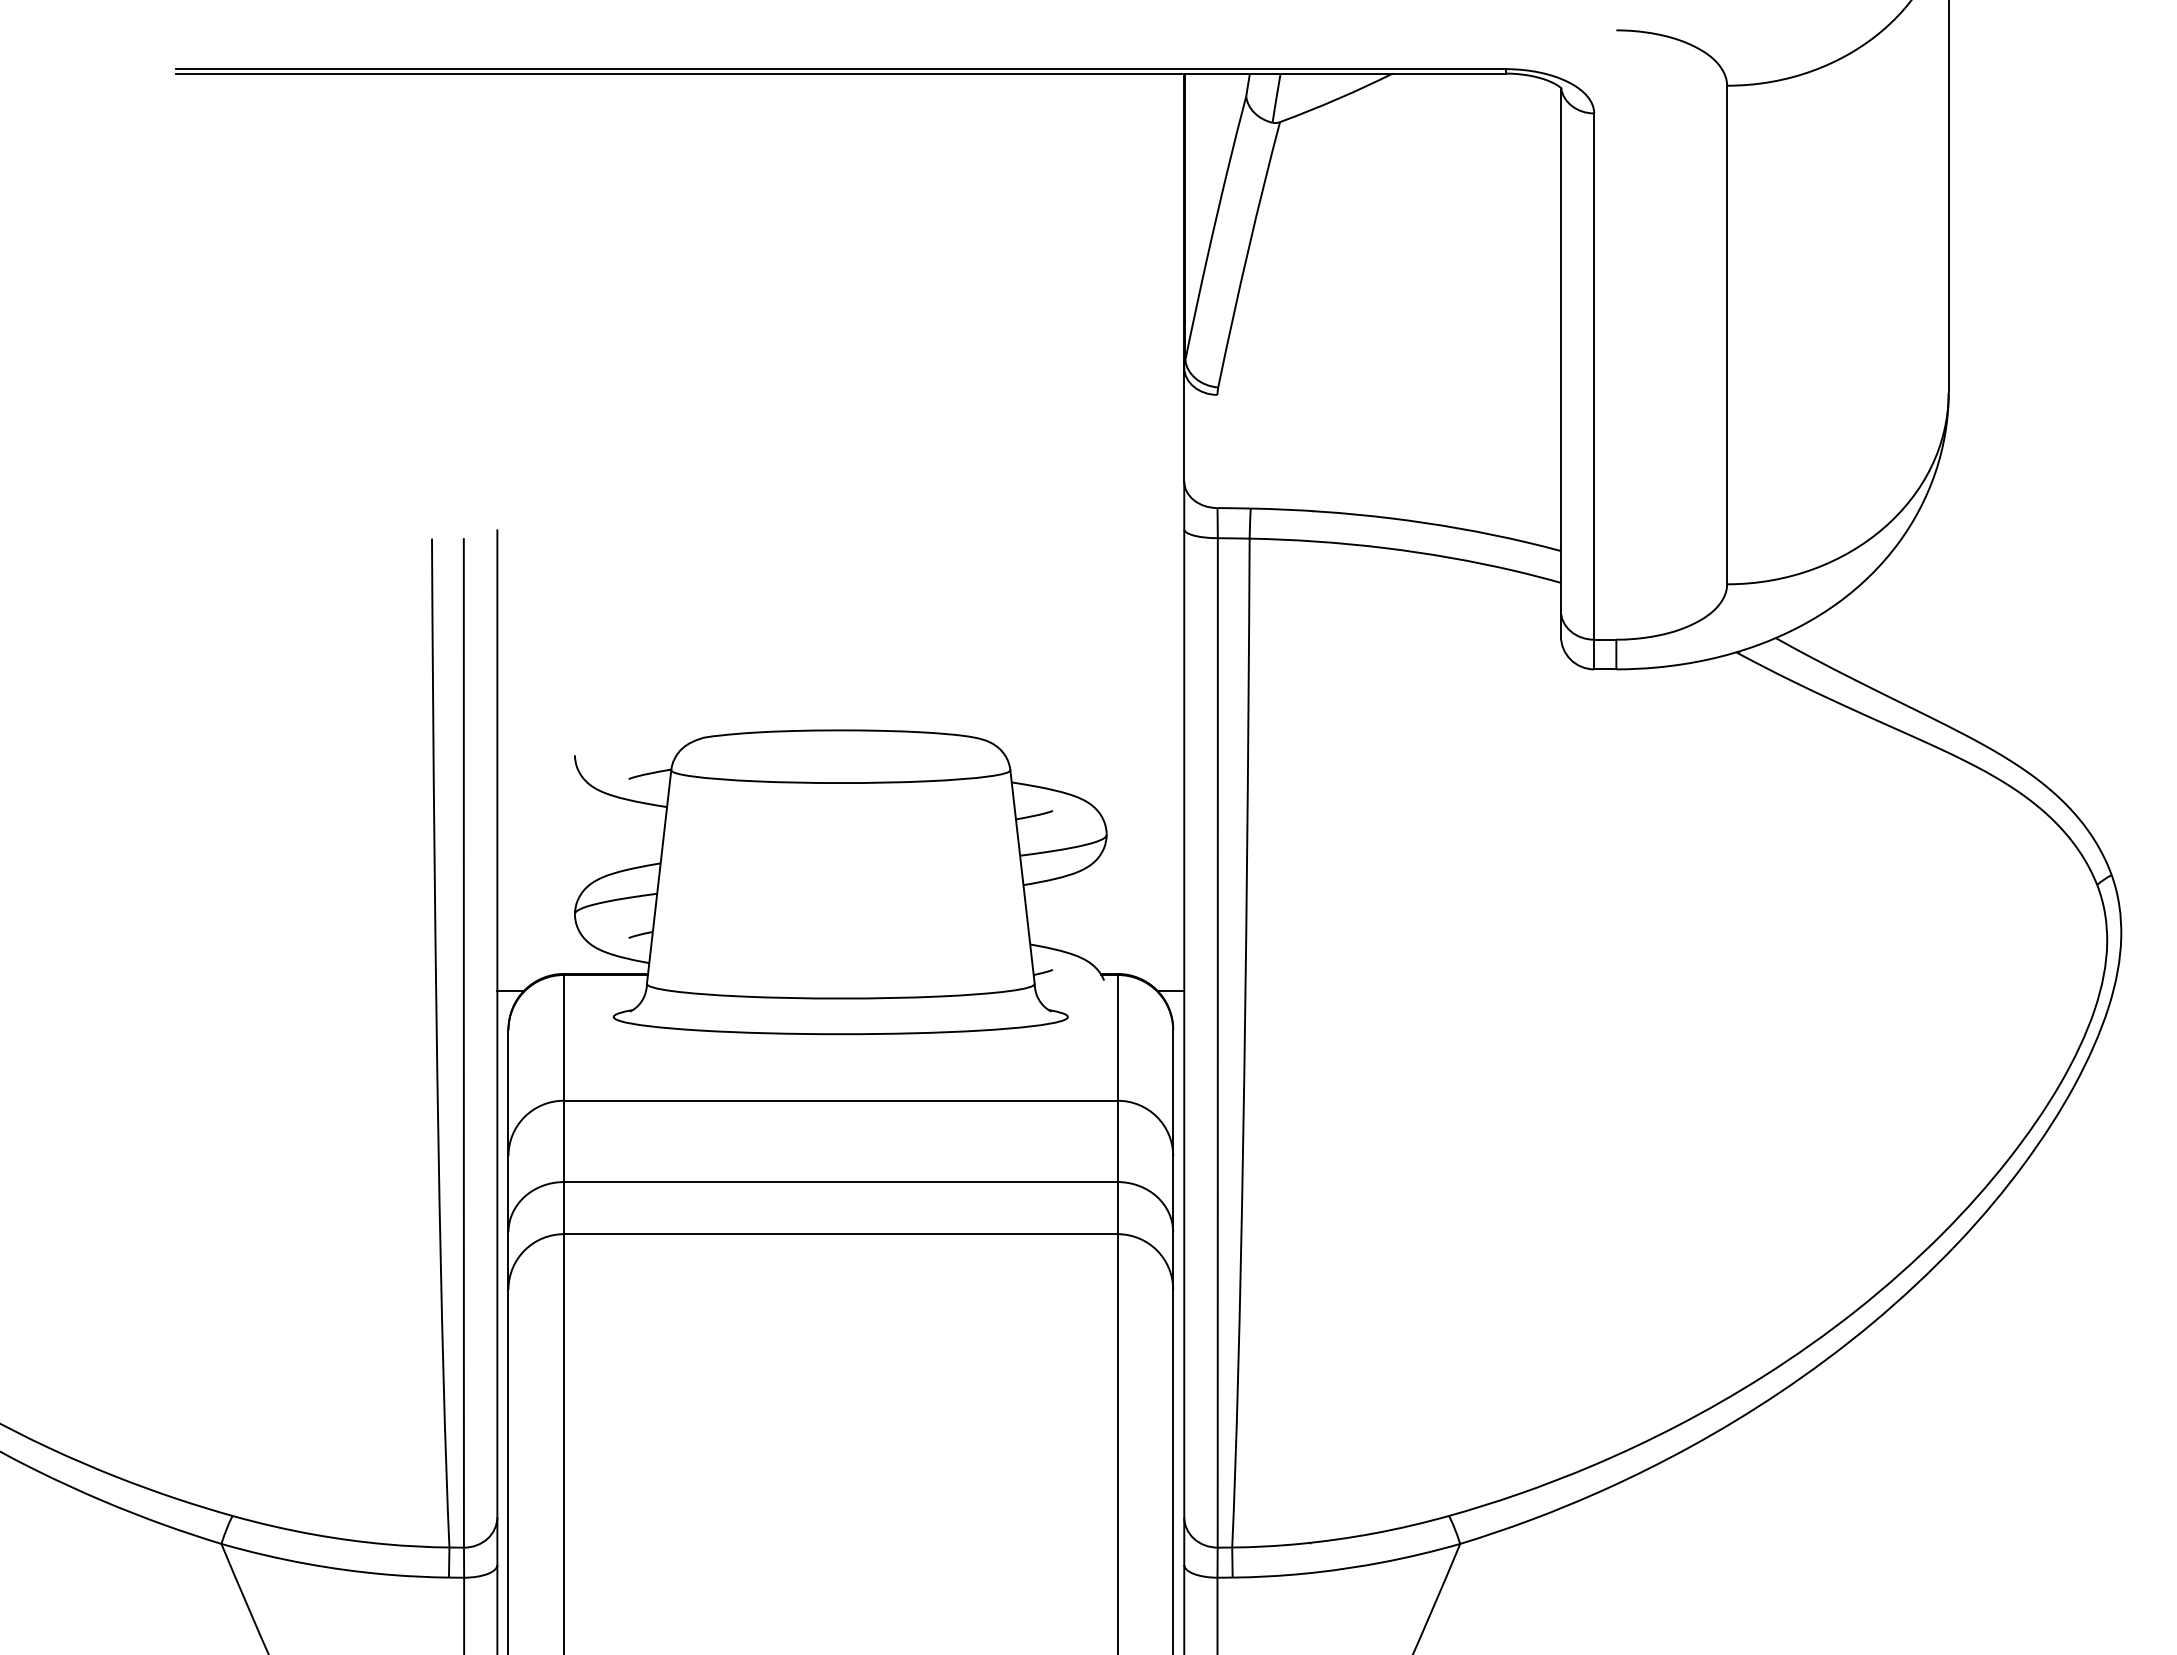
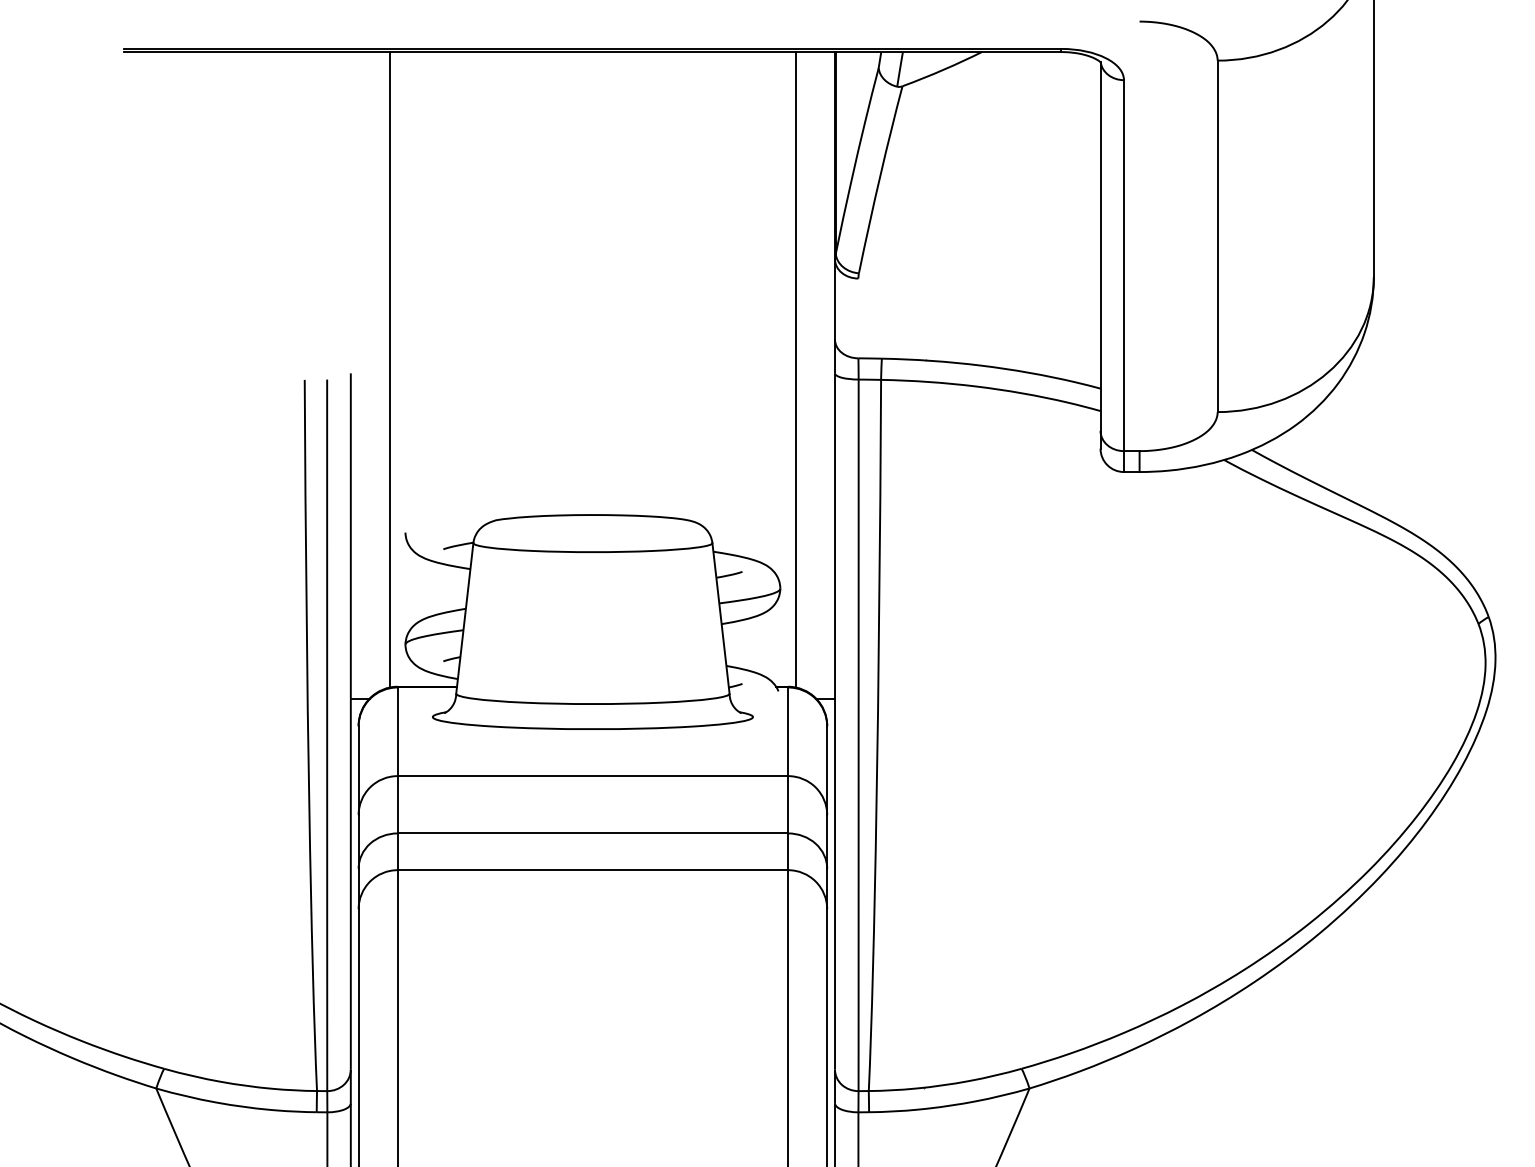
line: (552, 524) -> (389, 369), added
line: (1128, 524) -> (795, 369), added

